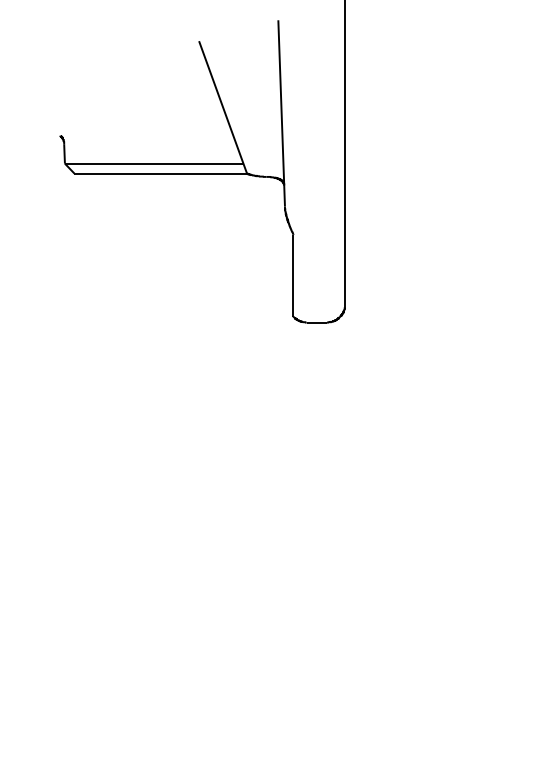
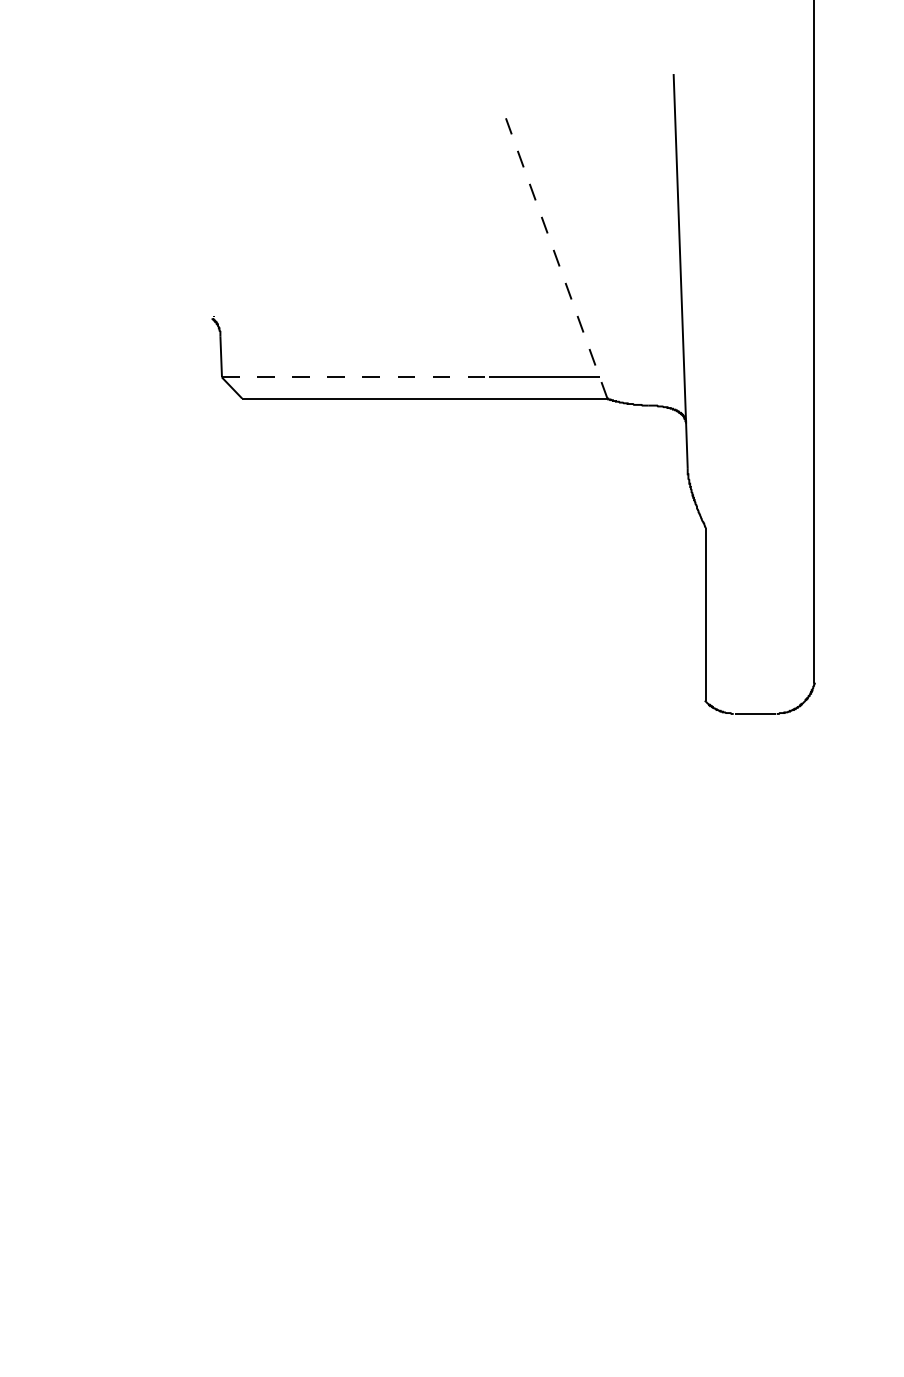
line: (222, 106) -> (555, 256), solid -> dashed
line: (128, 163) -> (356, 377), solid -> dashed

